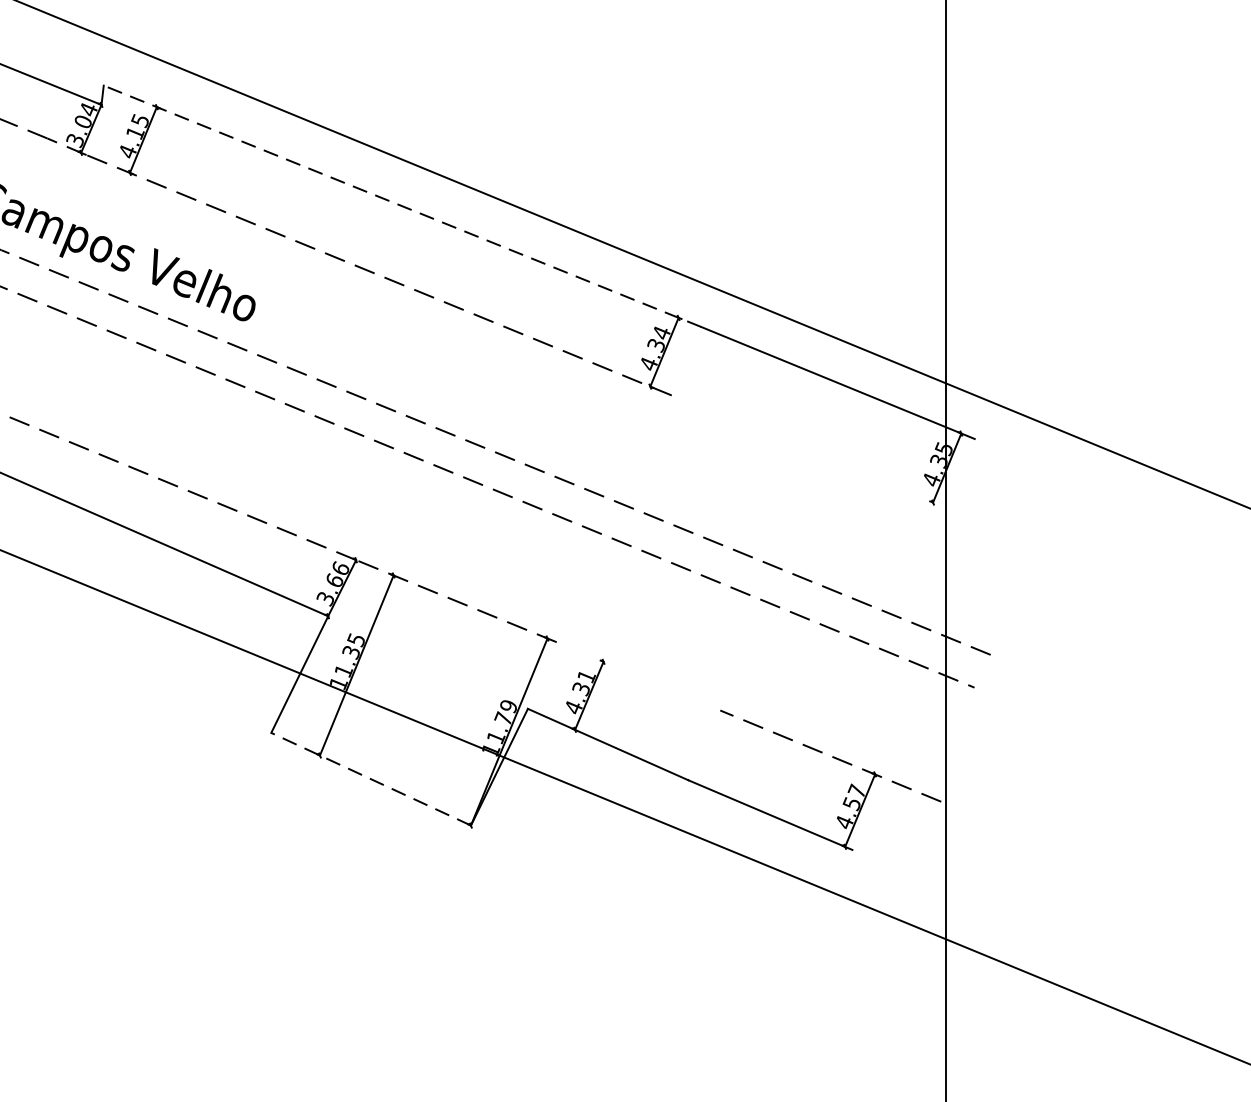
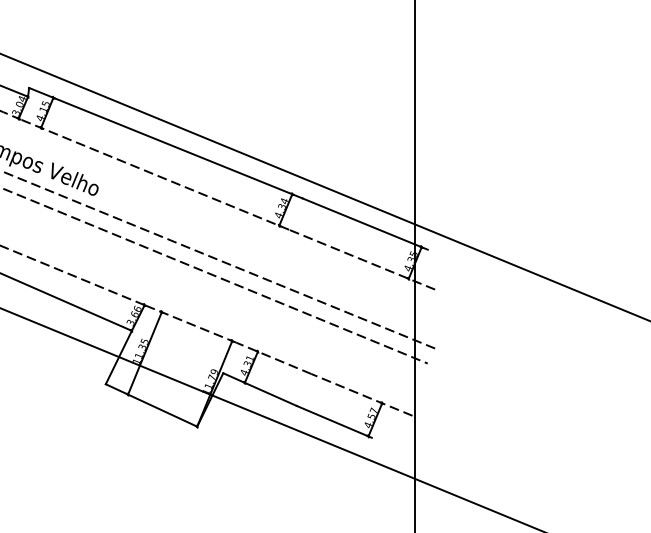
line: (401, 206) -> (165, 143), dashed -> solid
line: (832, 460) -> (362, 259), added
line: (637, 674) -> (273, 357), added
line: (371, 779) -> (151, 405), dashed -> solid

